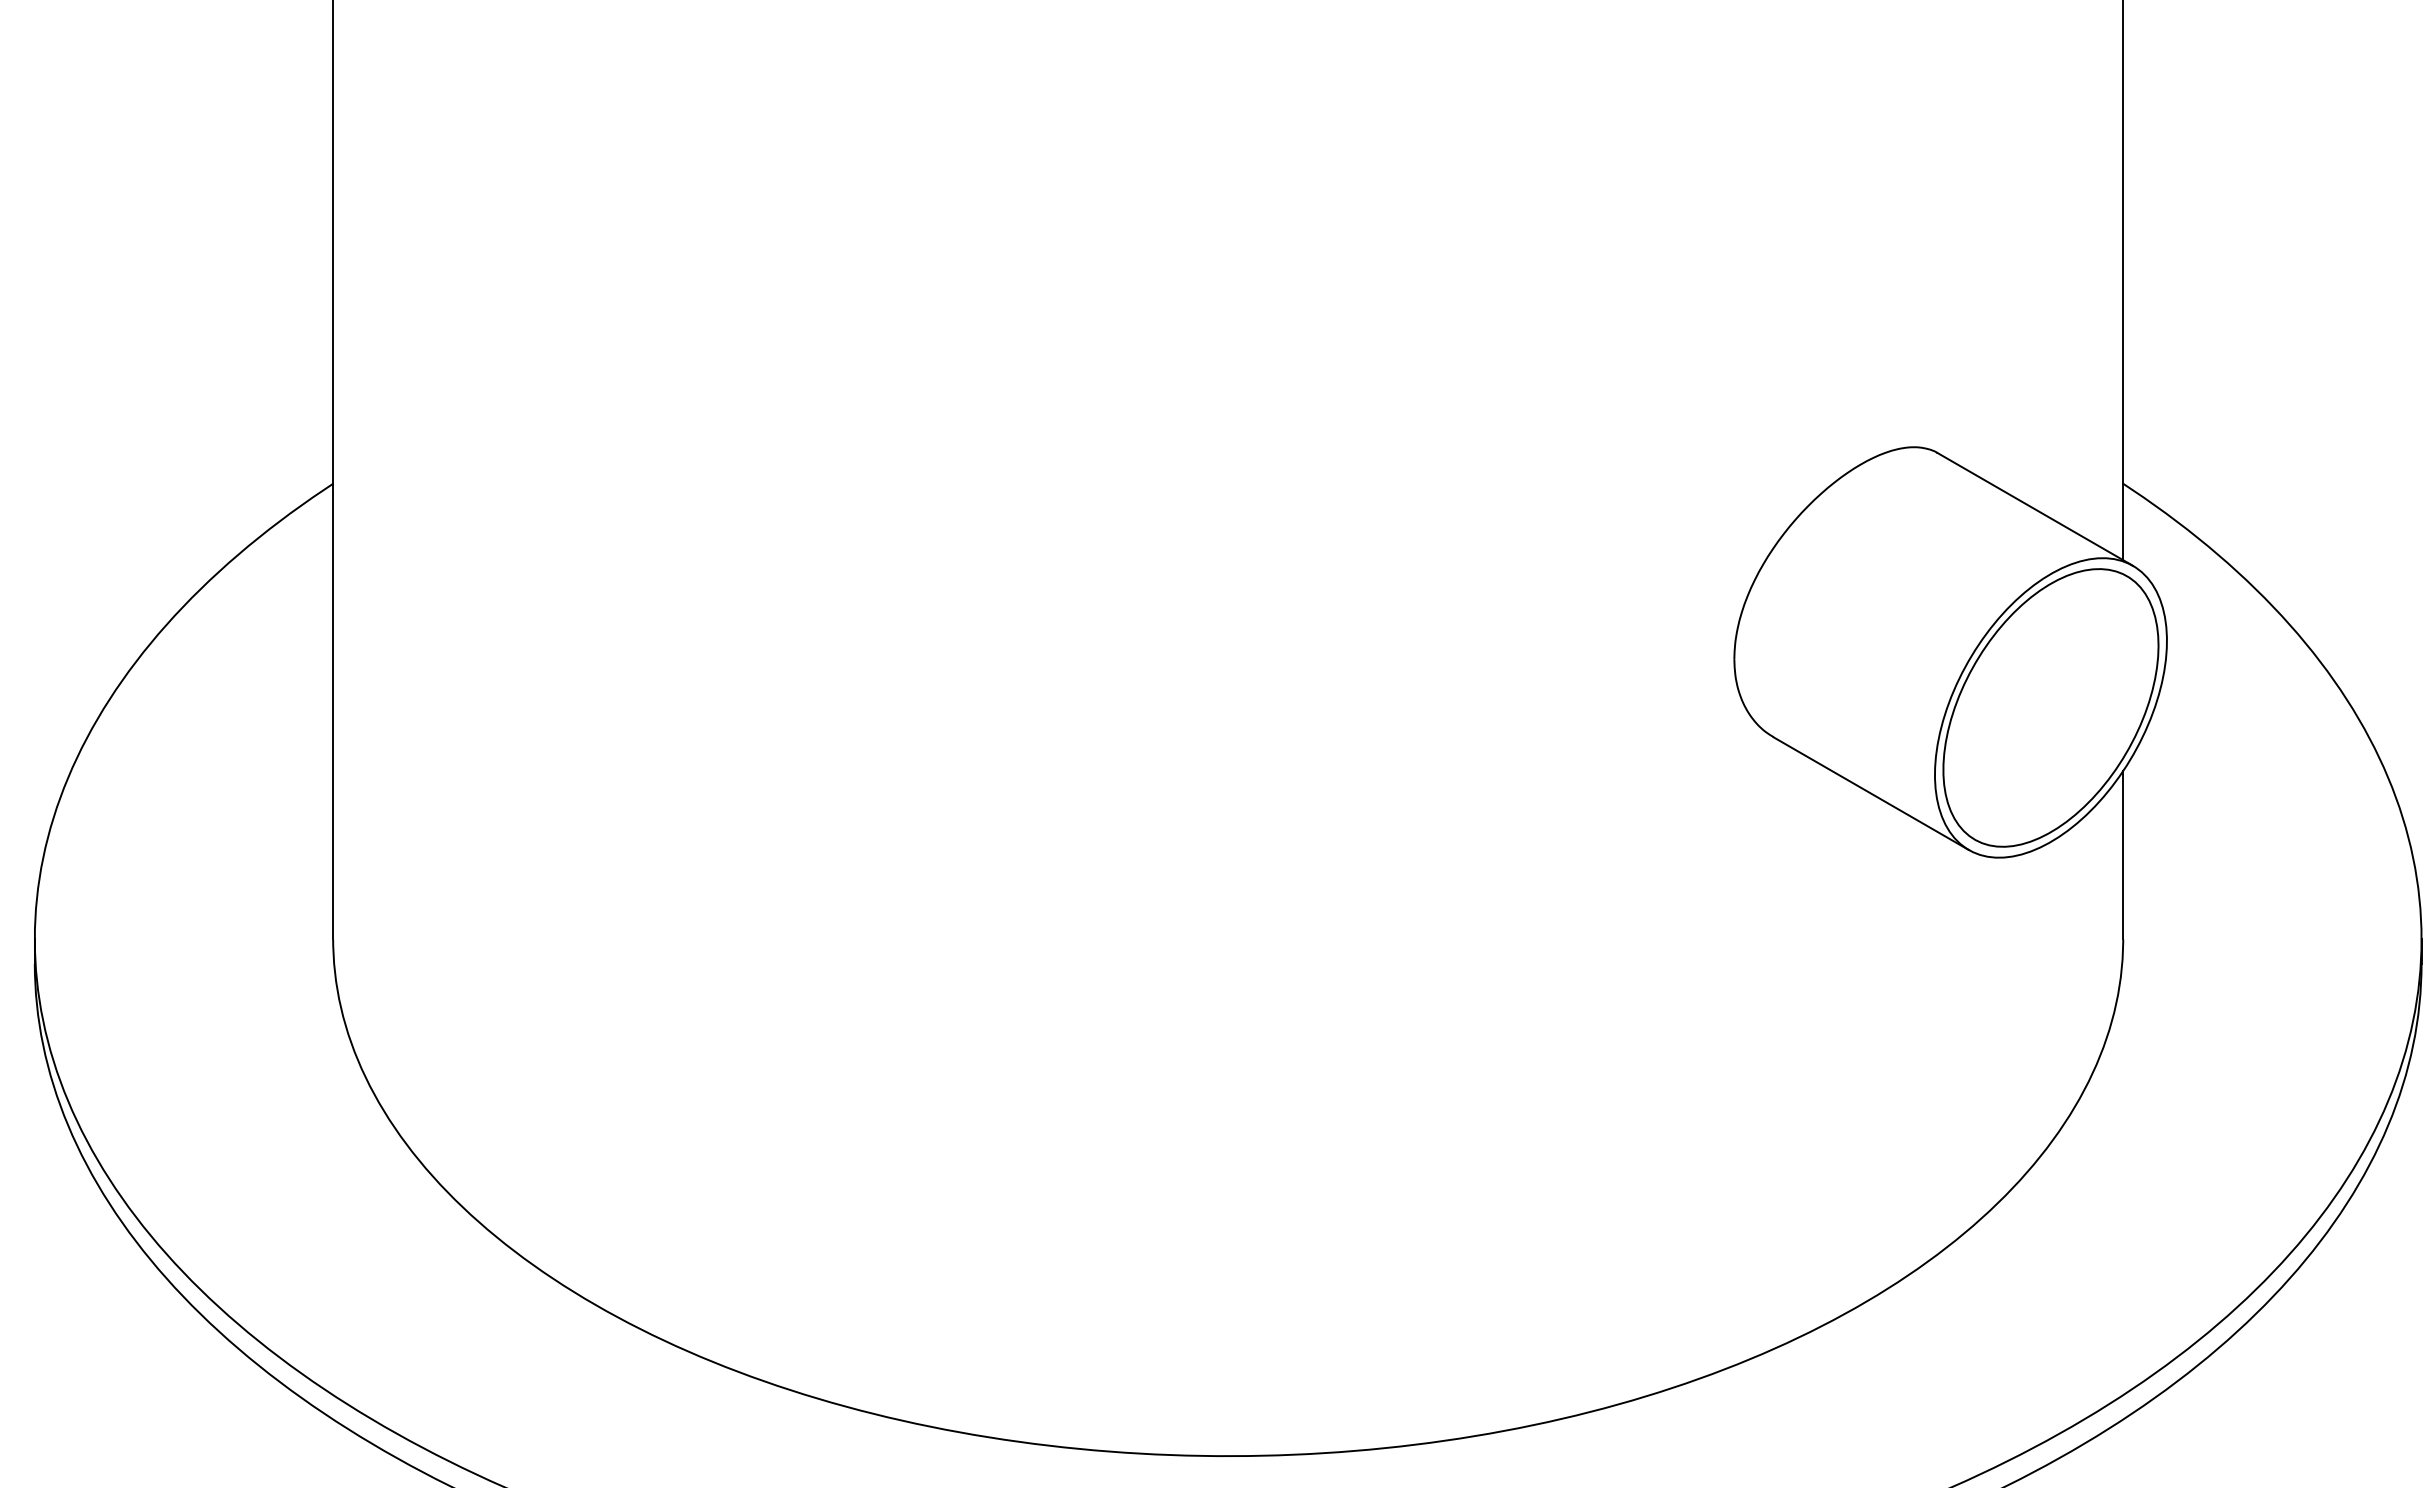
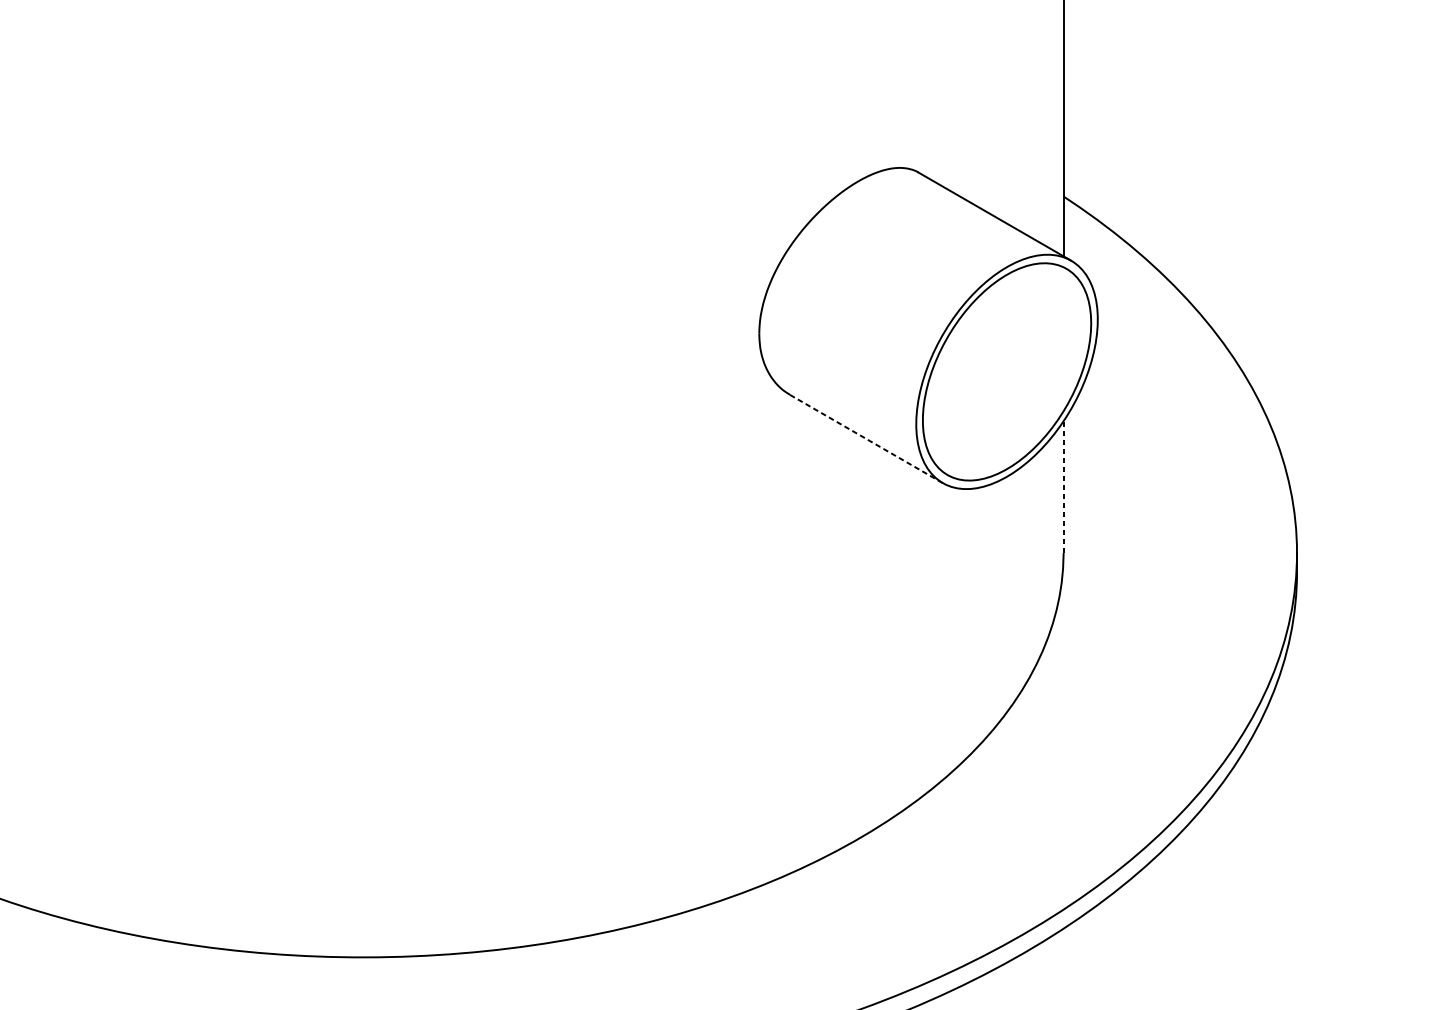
line: (1871, 793) -> (866, 438), solid -> dashed
line: (2123, 854) -> (1063, 486), solid -> dashed

